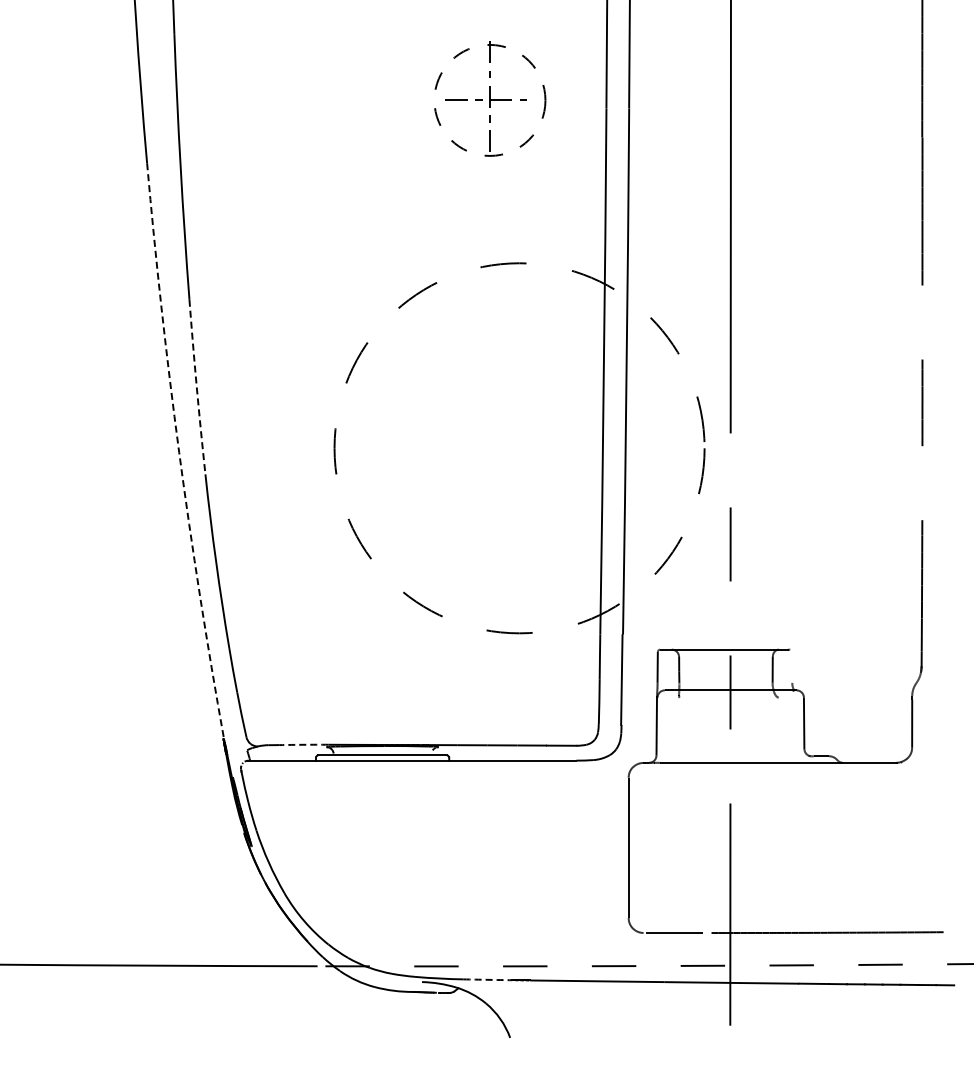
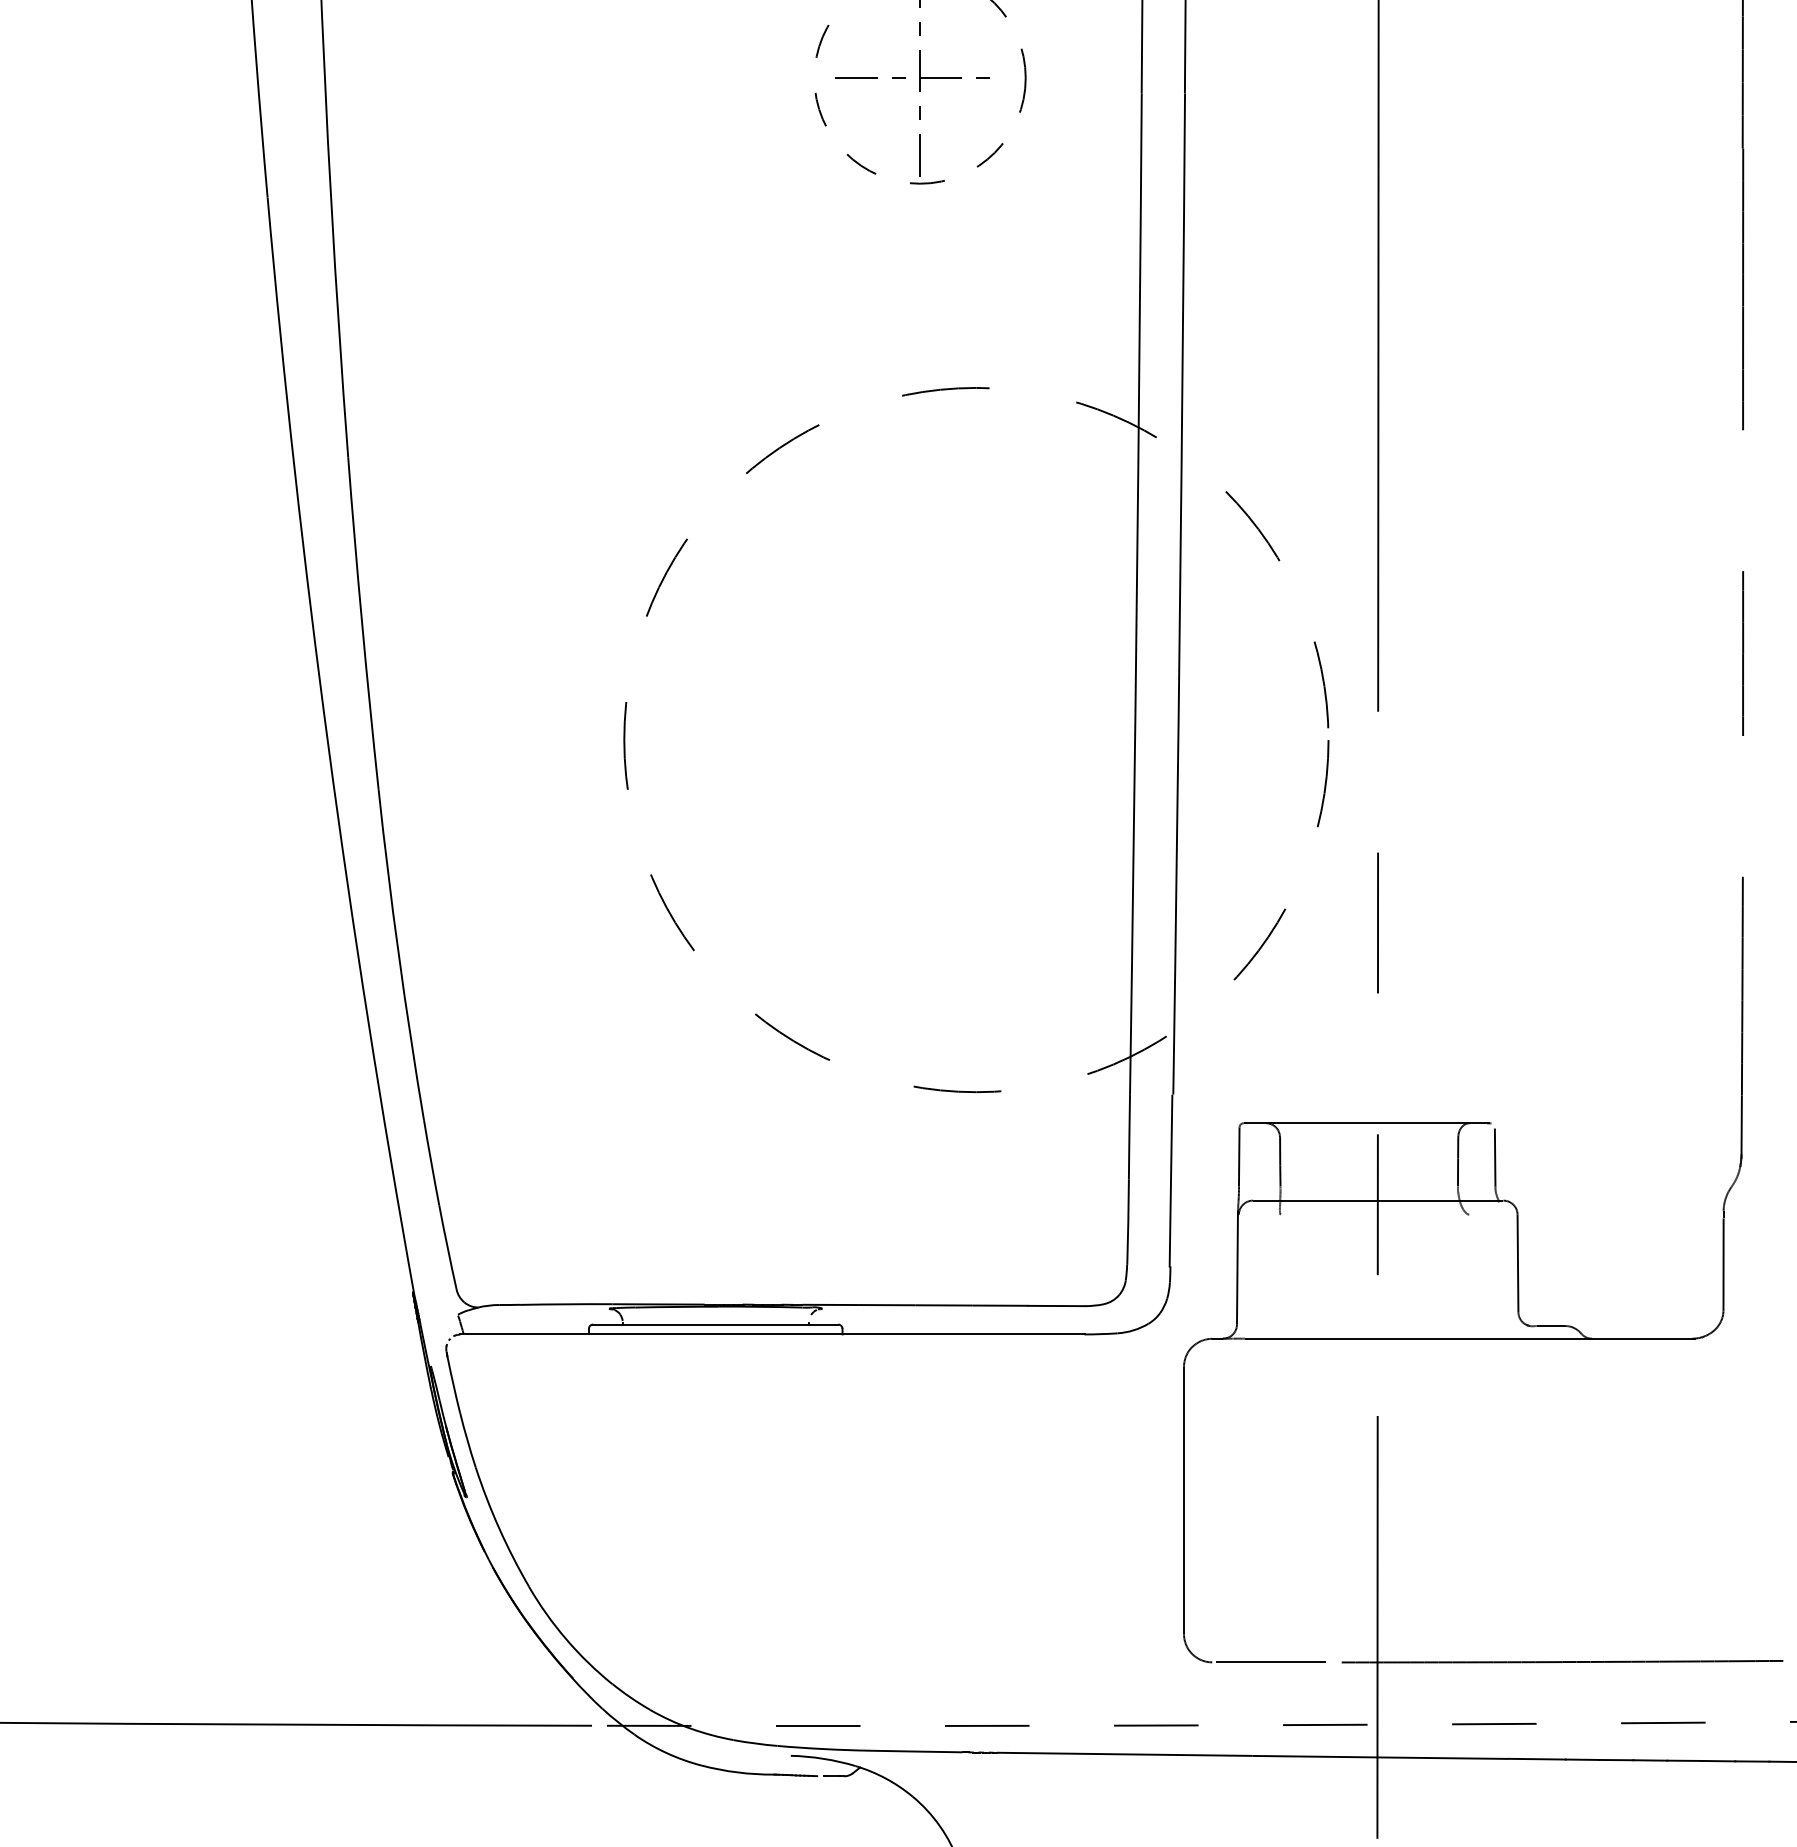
arc: (196, 387) -> (361, 624), dashed -> solid
arc: (179, 452) -> (329, 748), dashed -> solid
line: (792, 667) -> (1495, 1157), added
arc: (304, 744) -> (567, 1303), dashed -> solid
arc: (487, 979) -> (915, 1750), dashed -> solid

